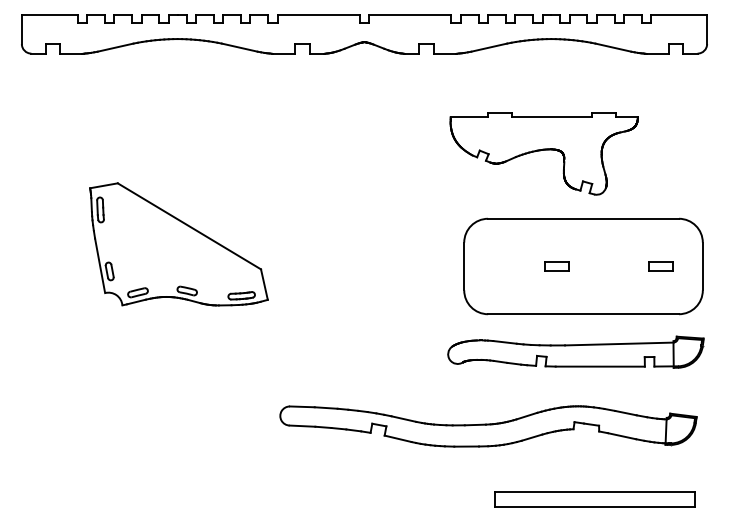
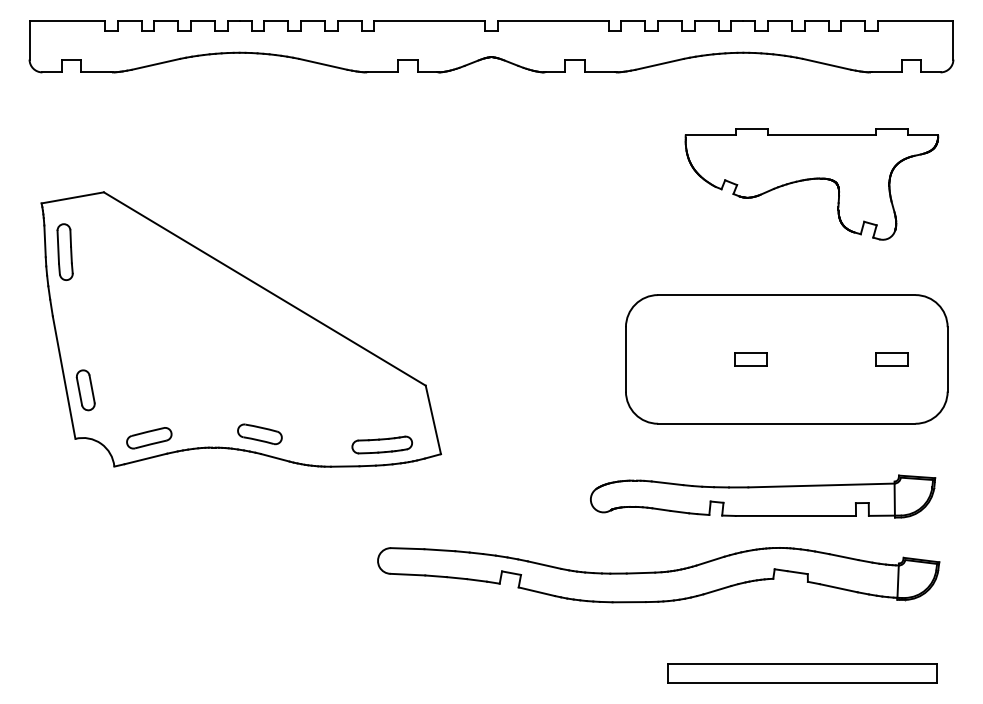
part: (543, 153) -> (811, 184), moved
part: (178, 244) -> (240, 329), size x1.67
part: (575, 351) -> (762, 495), moved

